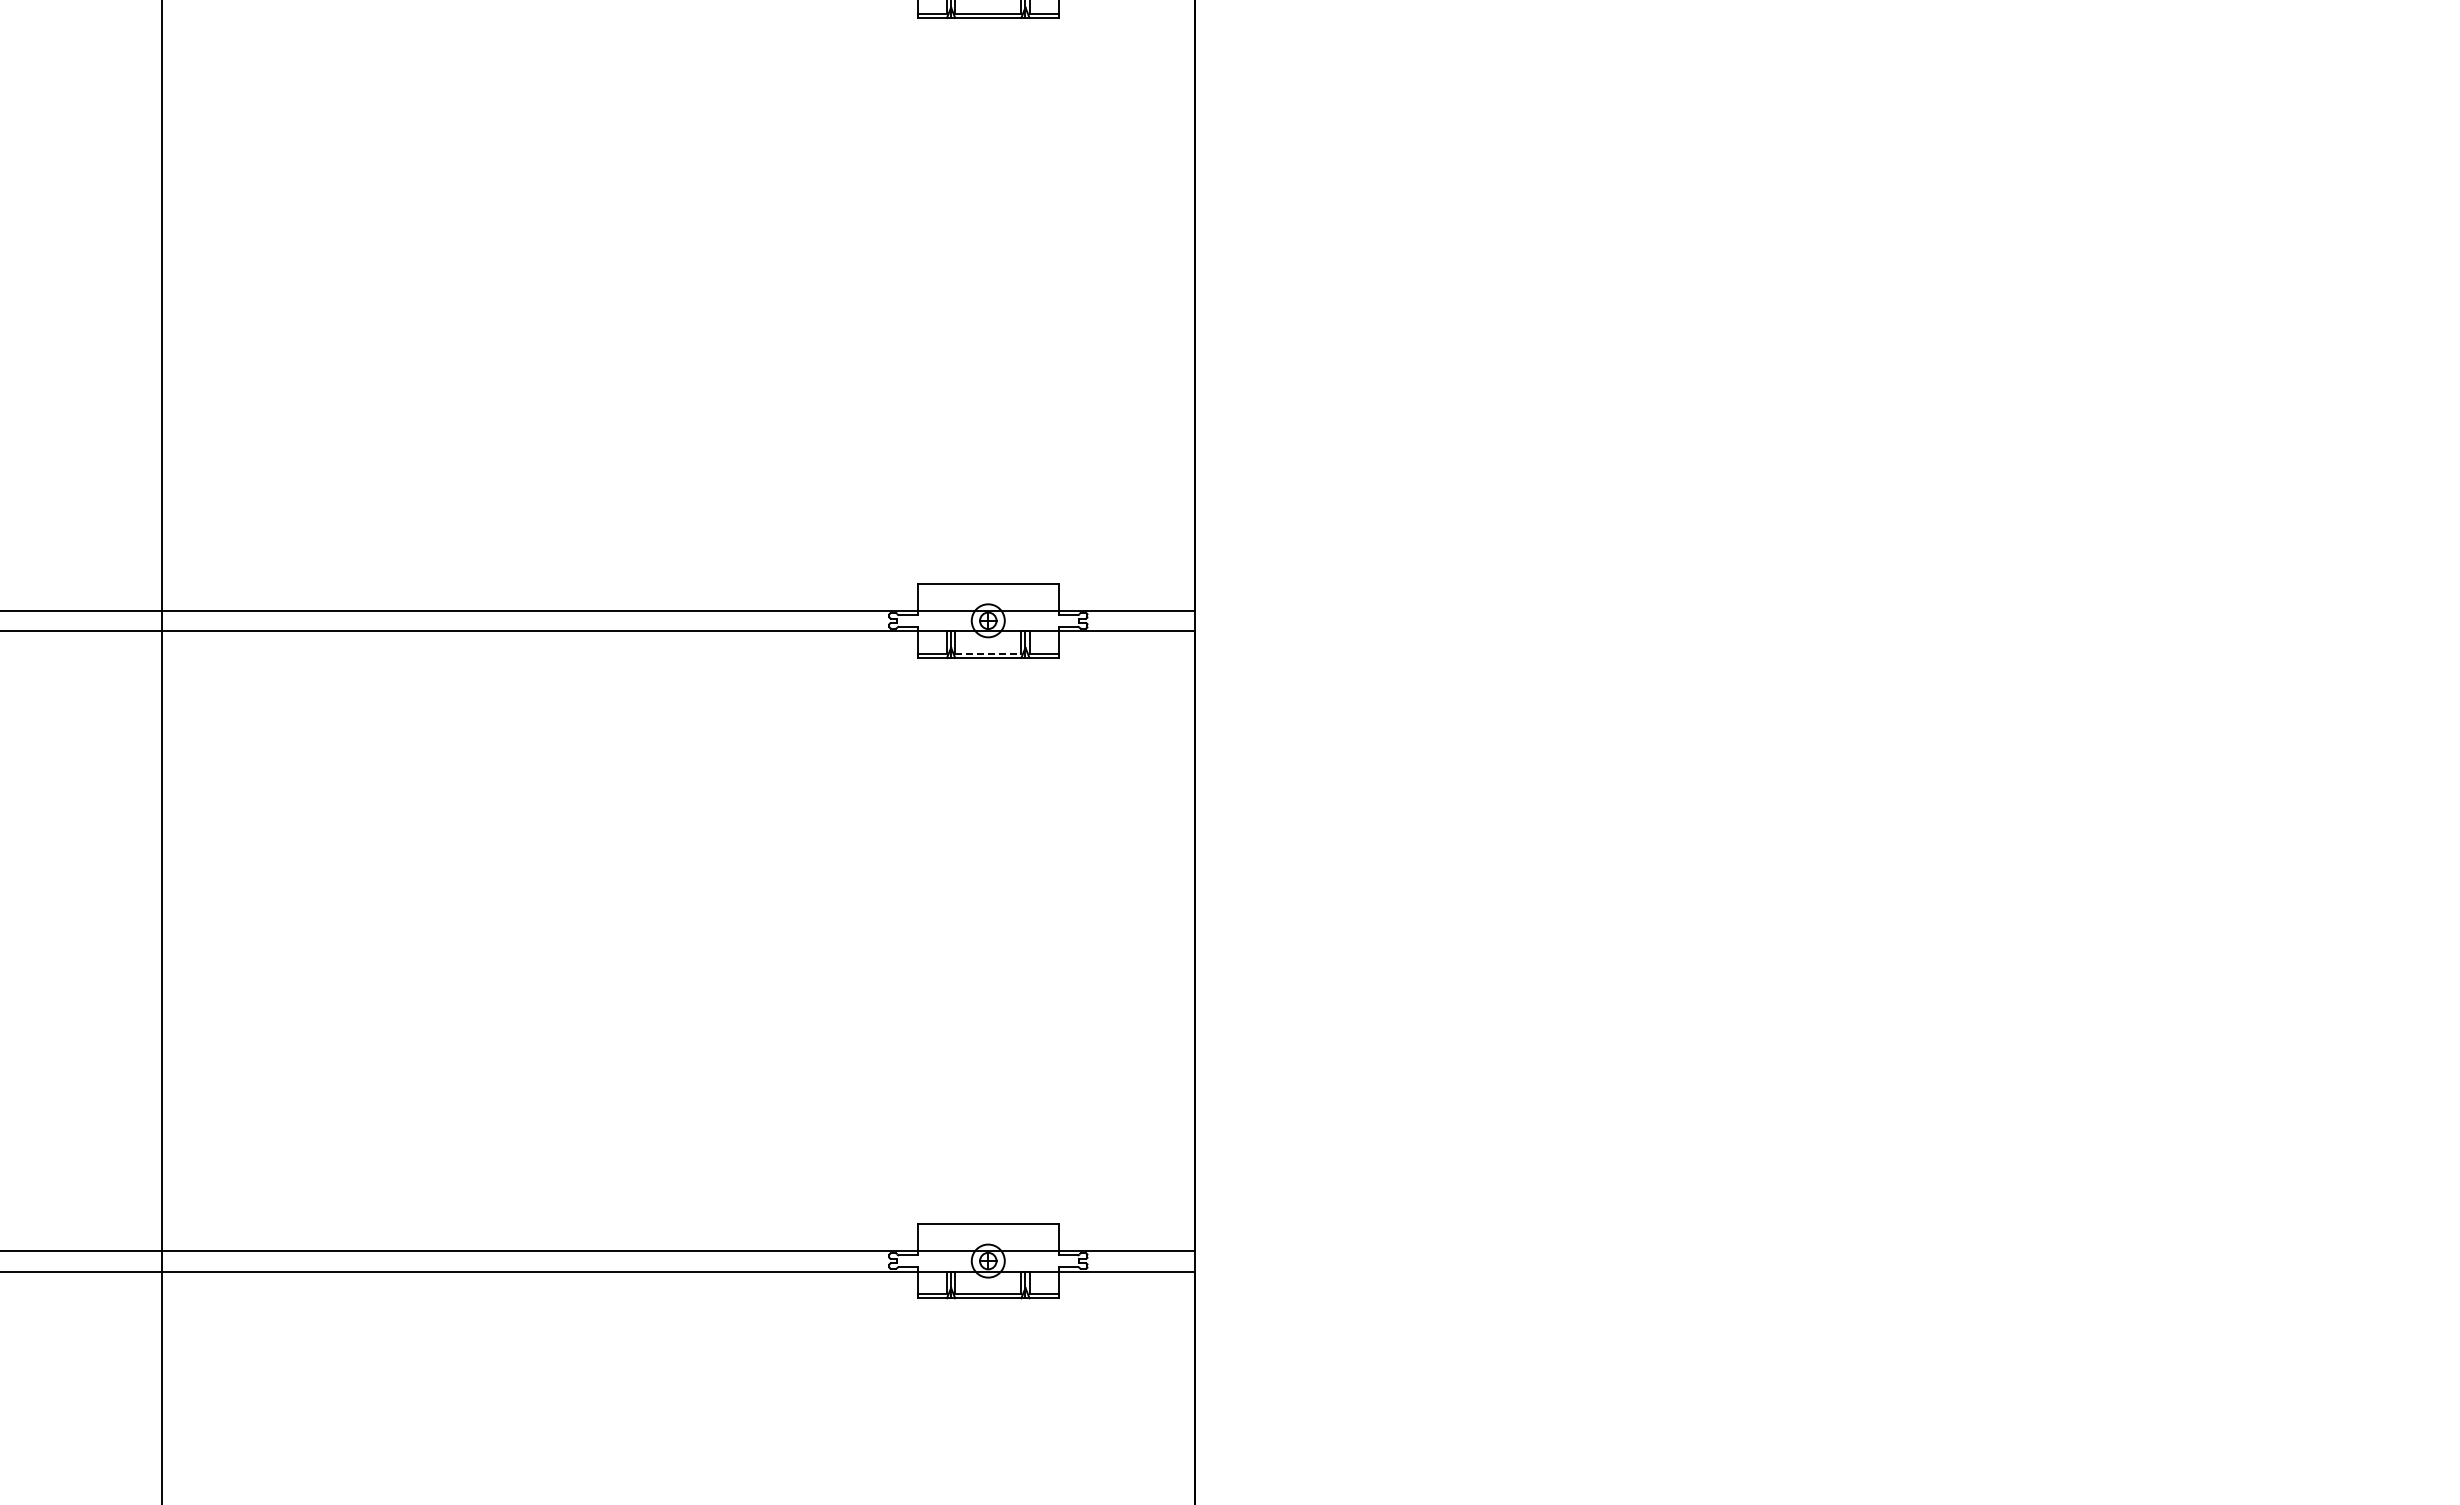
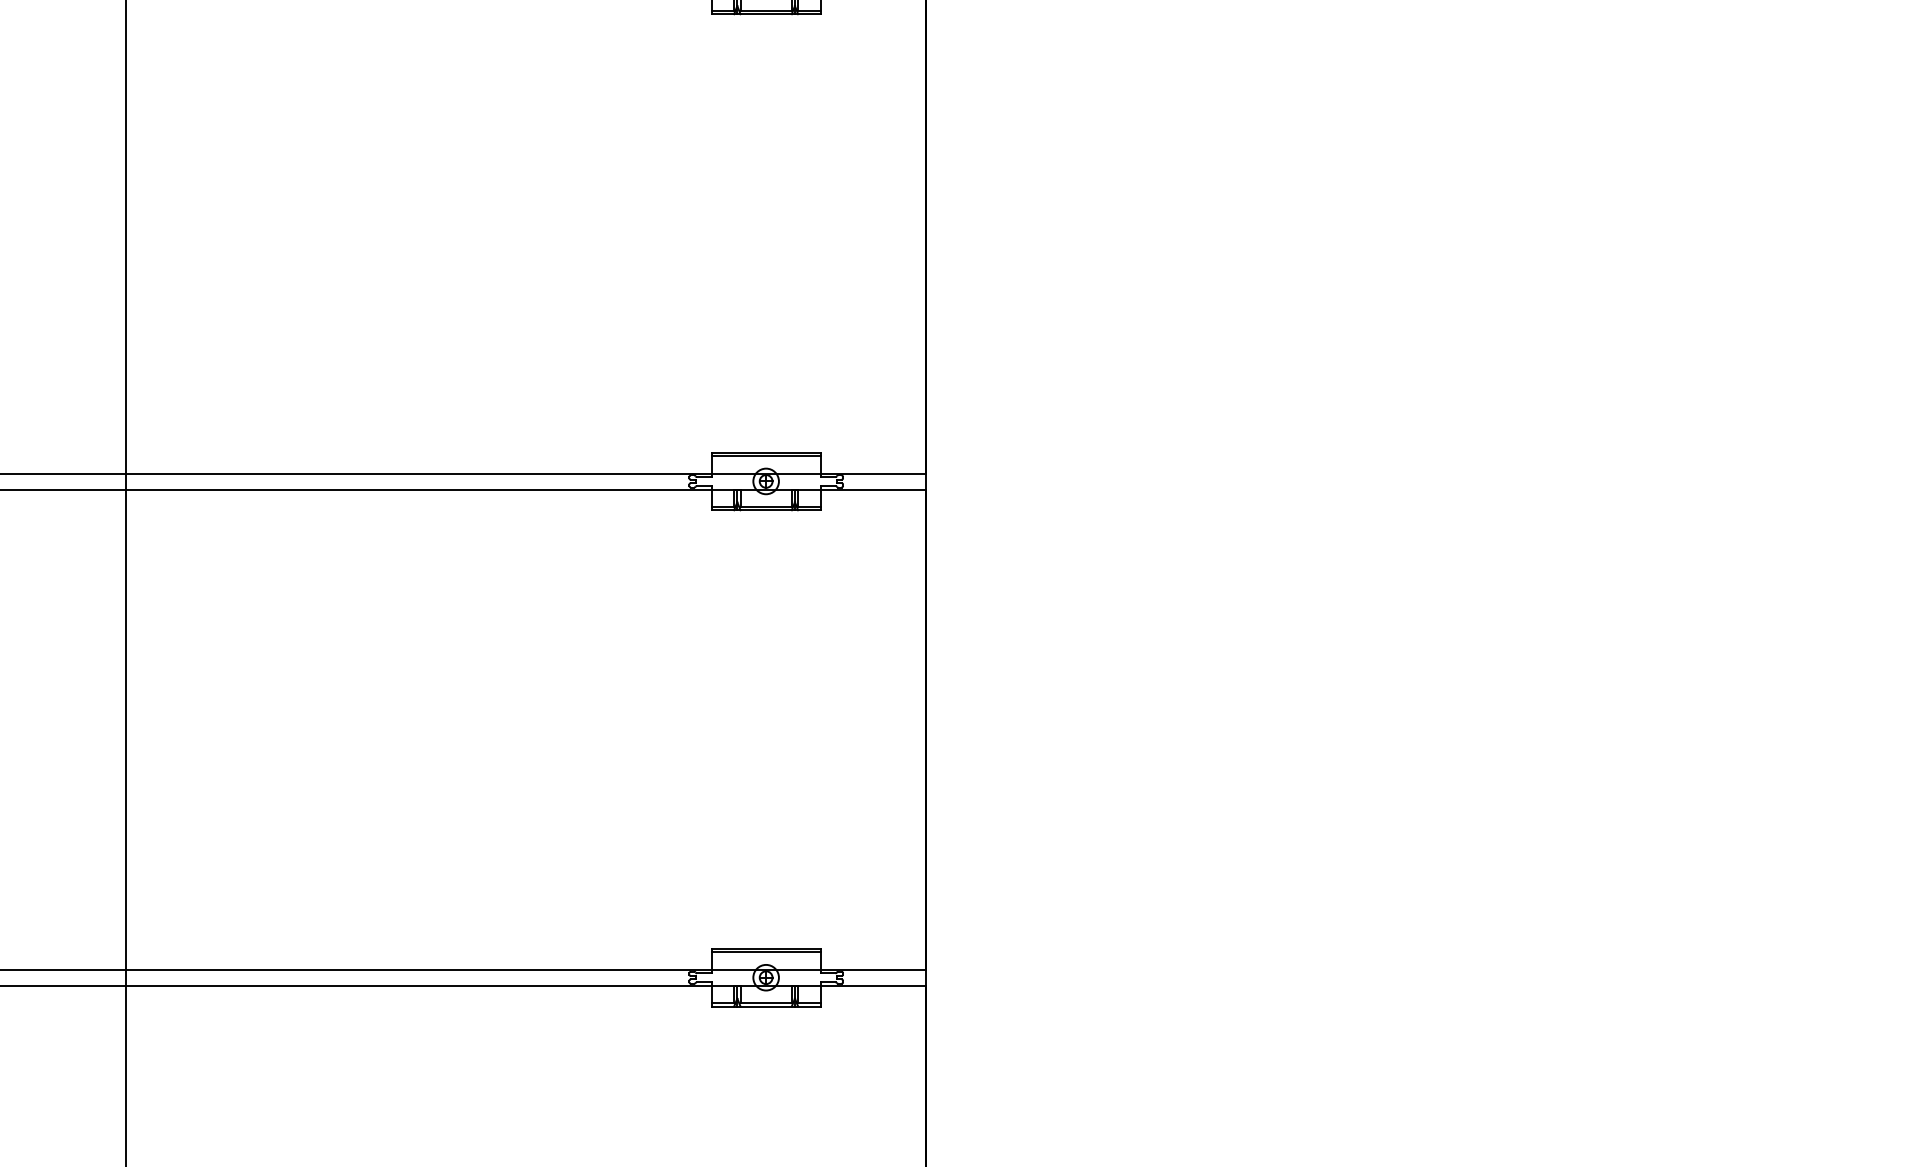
line: (988, 587) -> (766, 455), added
line: (988, 653) -> (766, 506), dashed -> solid
line: (988, 1228) -> (766, 952), added

